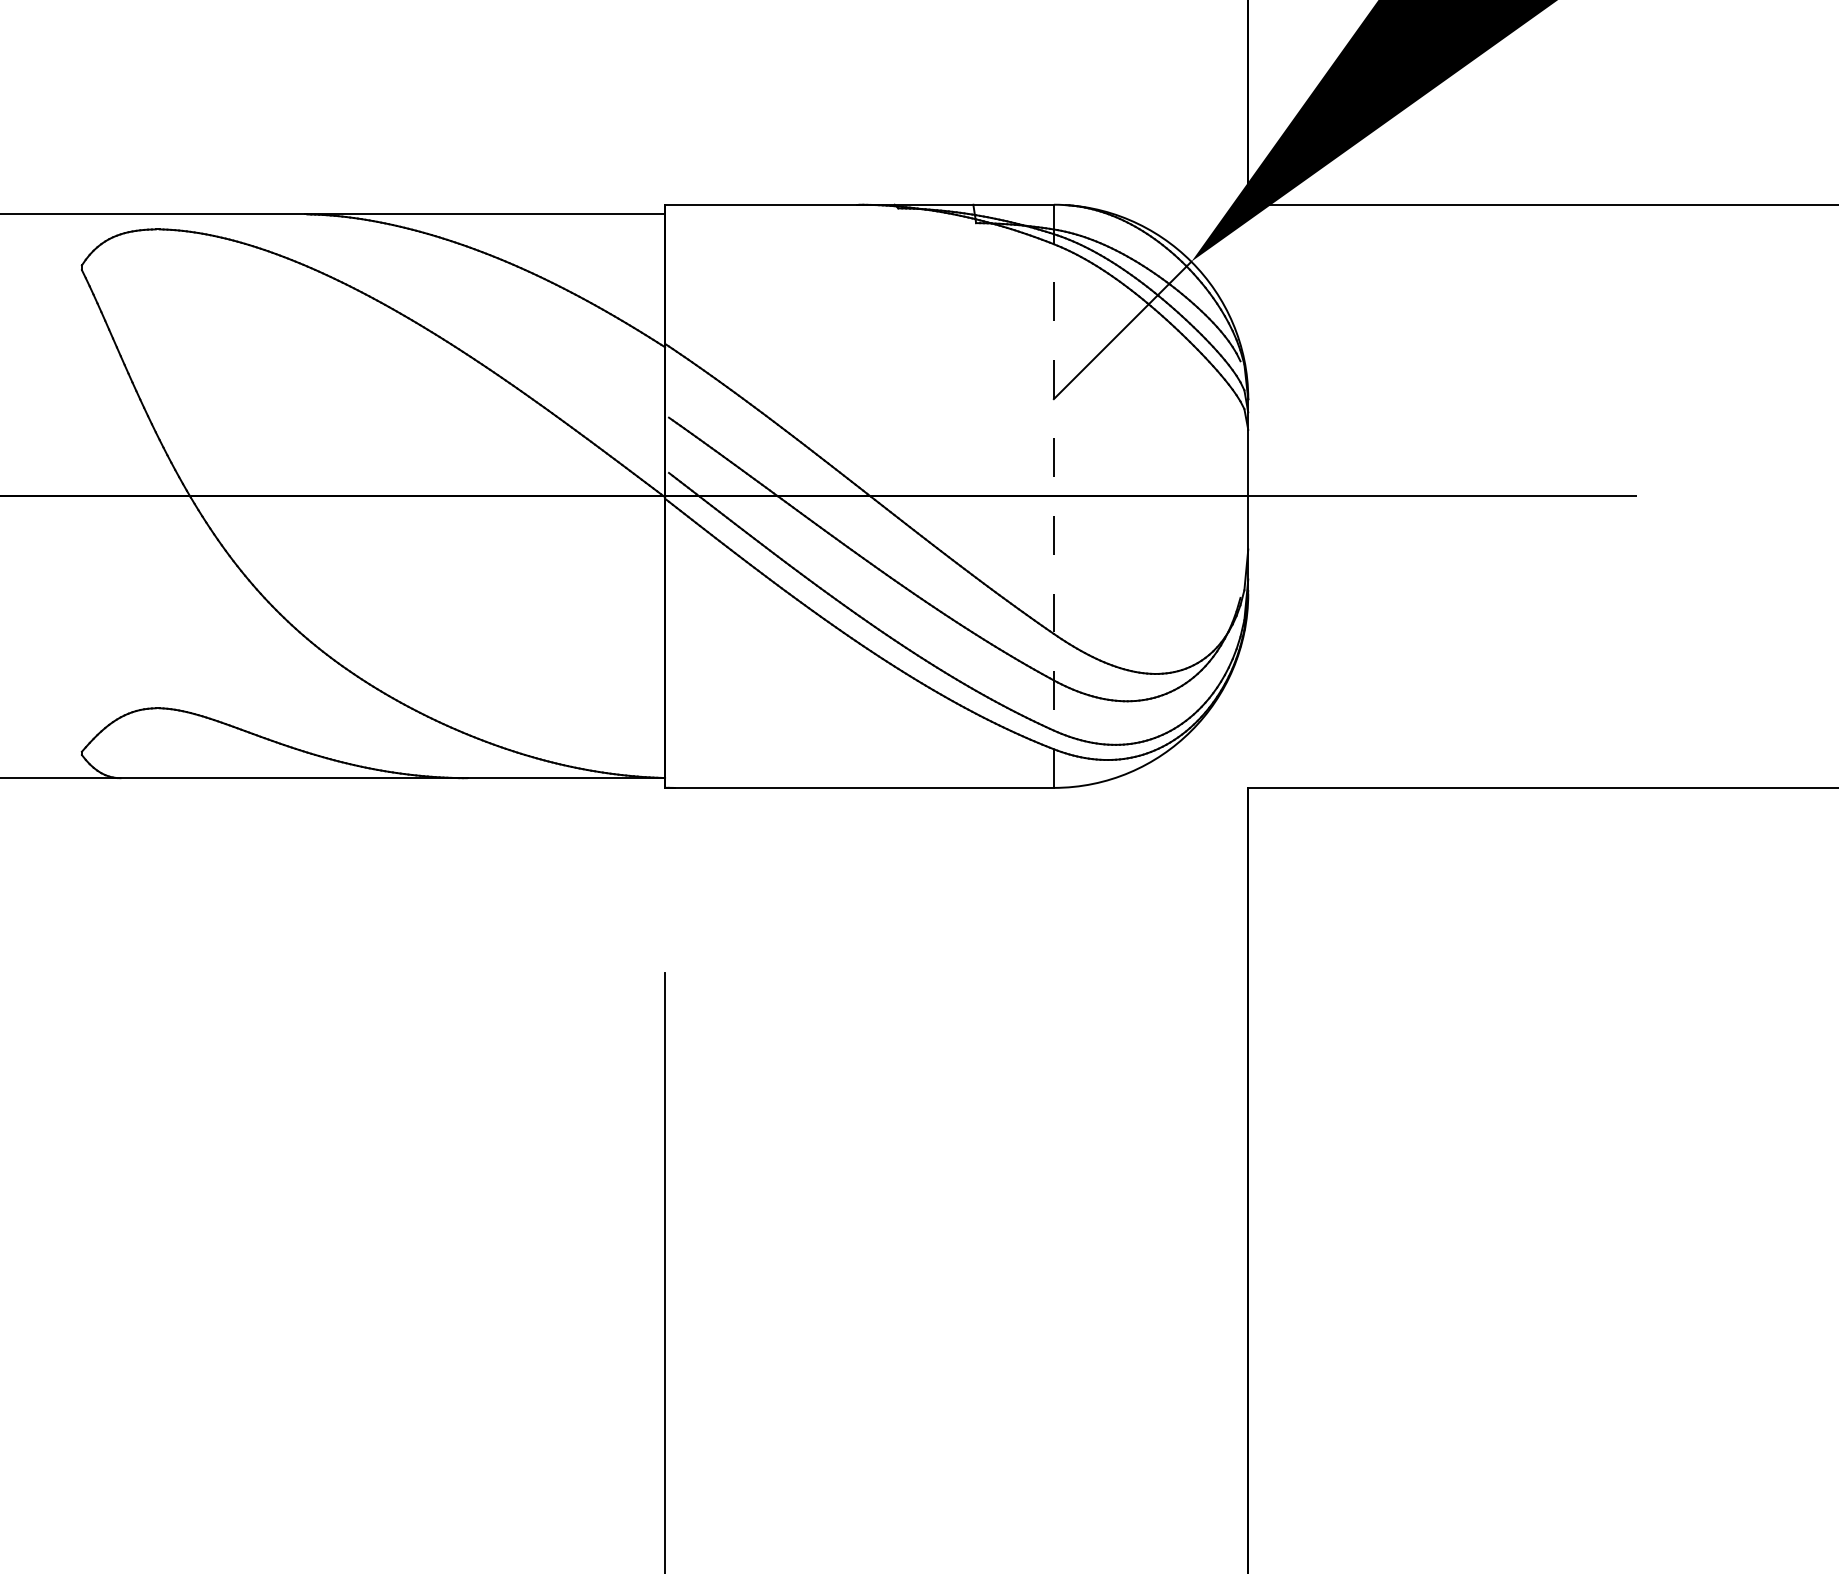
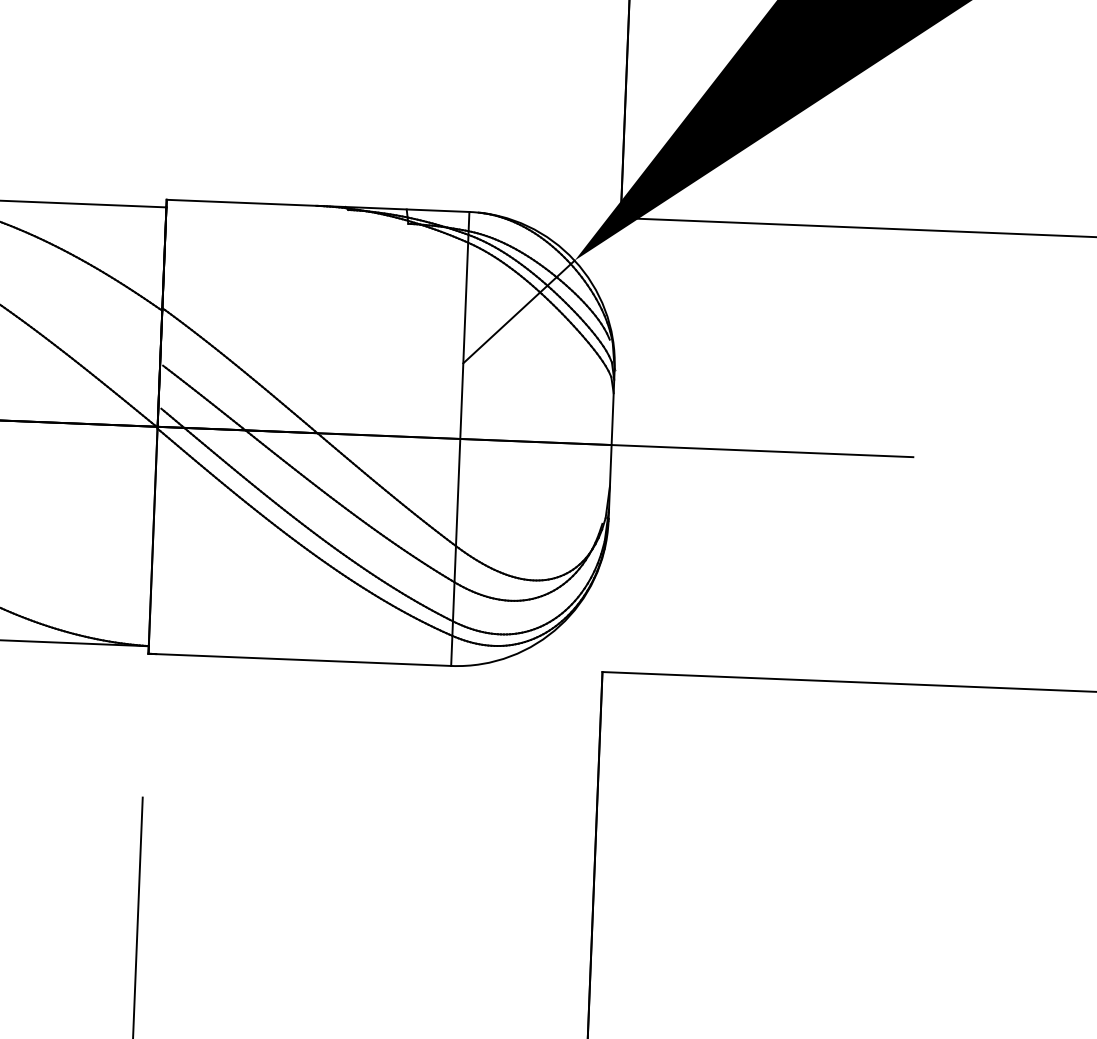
line: (1053, 496) -> (459, 439), dashed -> solid

